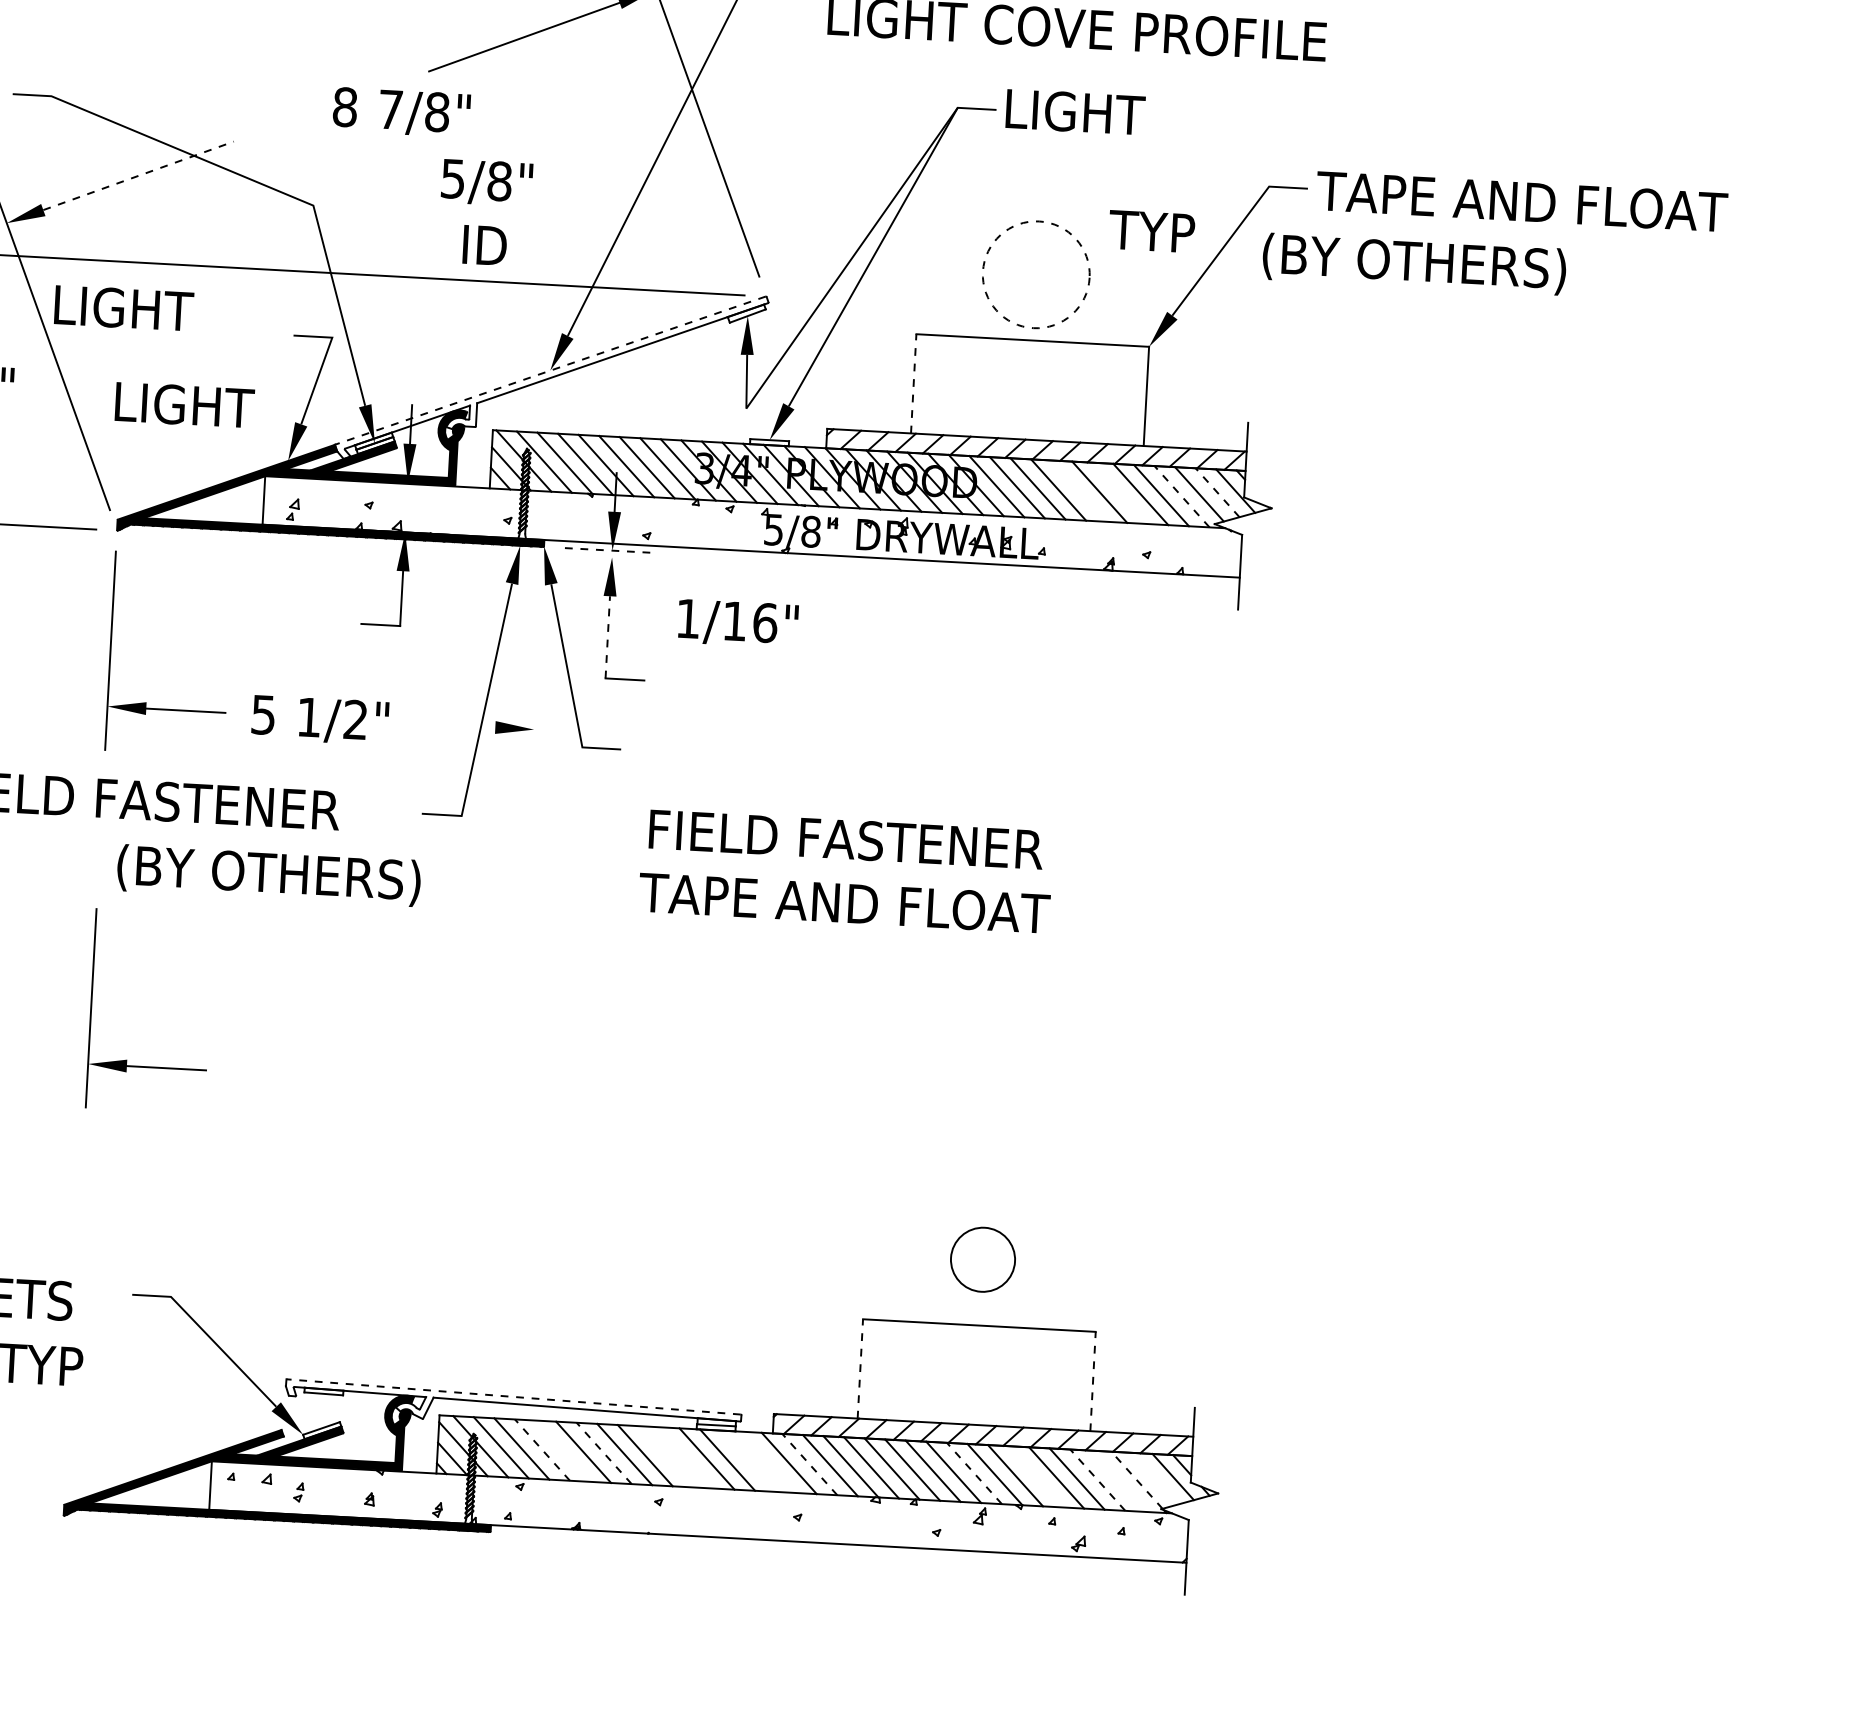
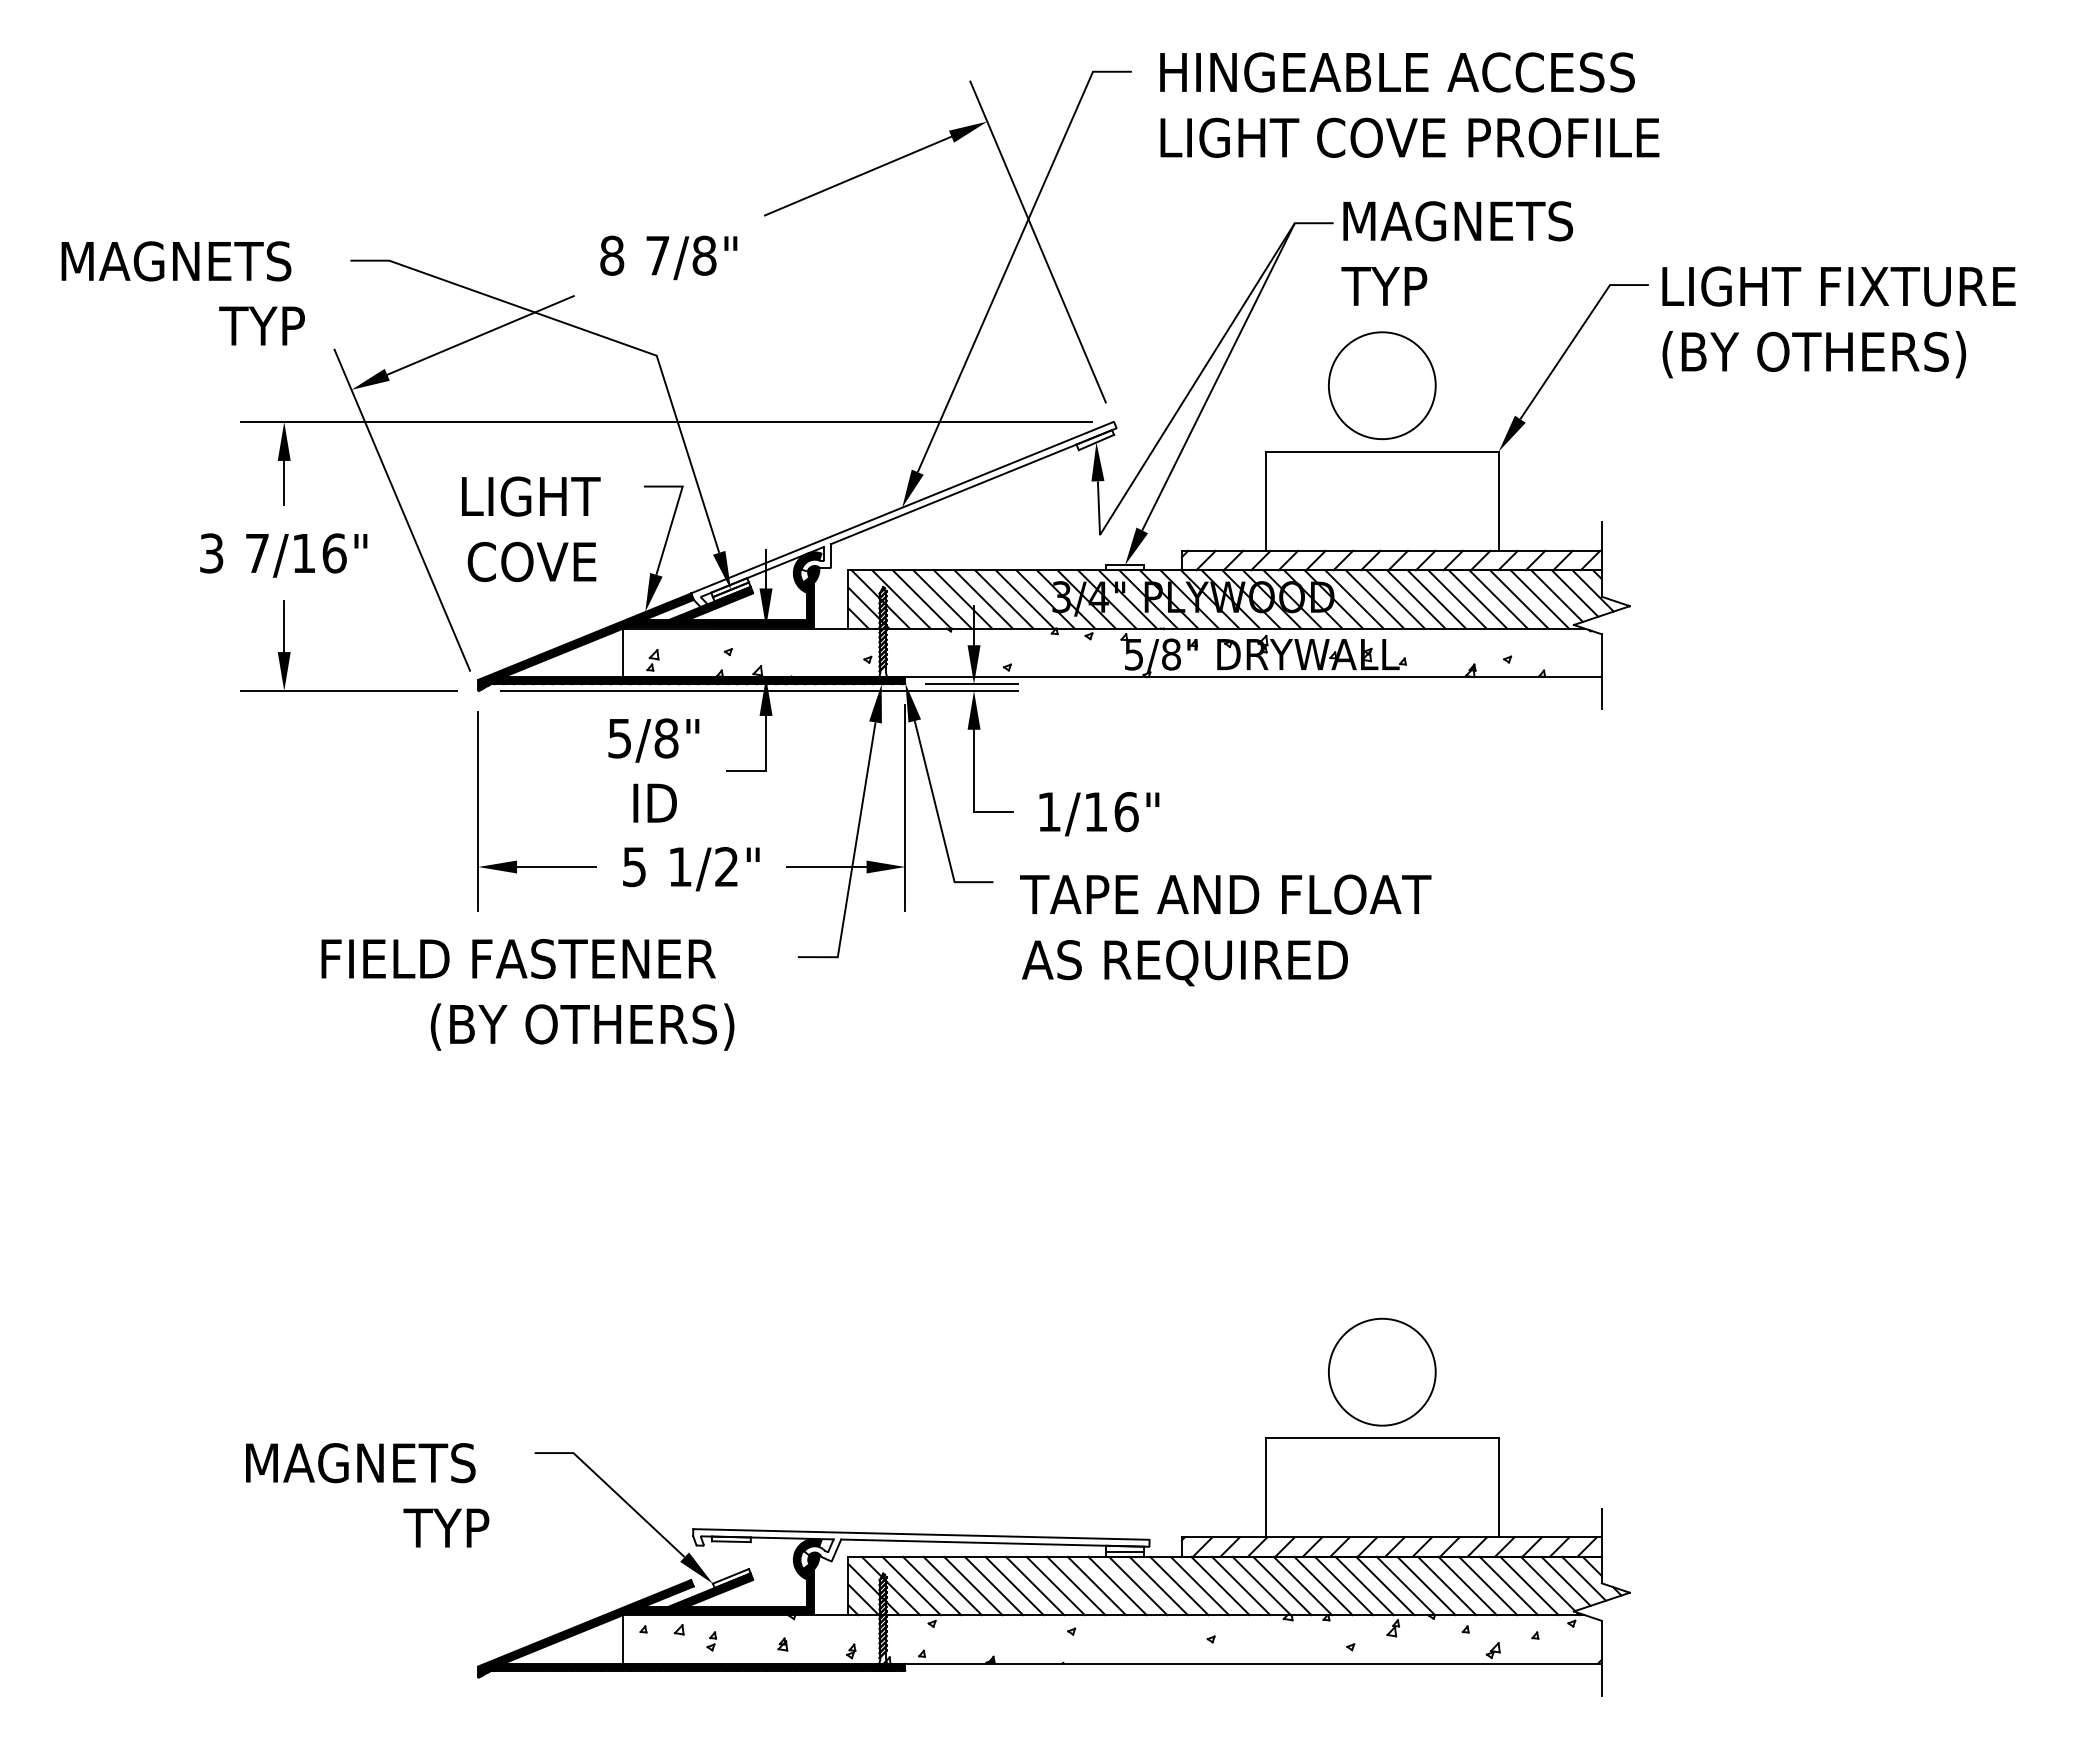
text: (401, 112) -> (668, 257), moved
text: (1123, 115) -> (1460, 221), LIGHT -> MAGNETS
line: (139, 175) -> (481, 335), dashed -> solid
text: (1522, 201) -> (1863, 286), TAPE AND FLOAT -> LIGHT FIXTURE
text: (485, 212) -> (653, 770), moved
text: (1152, 231) -> (1384, 286), moved
text: (1414, 264) -> (1814, 354), moved
circle: (1035, 274) -> (1381, 385), dashed -> solid
text: (124, 308) -> (531, 496), moved
line: (550, 370) -> (902, 507), dashed -> solid
line: (913, 384) -> (1265, 501), dashed -> solid
text: (183, 404) -> (537, 561), LIGHT -> COVE
line: (1078, 491) -> (1436, 599), added
line: (1217, 492) -> (1575, 593), dashed -> solid
line: (1119, 493) -> (1477, 599), added
line: (1181, 496) -> (1539, 599), dashed -> solid
line: (396, 545) -> (758, 690), added
line: (609, 550) -> (971, 684), dashed -> solid
text: (738, 623) -> (1099, 814), moved
line: (608, 636) -> (974, 770), dashed -> solid
line: (537, 670) -> (905, 807), added
line: (455, 725) -> (826, 867), added
text: (844, 843) -> (1221, 963), FIELD FASTENER -> AS REQUIRED
text: (268, 874) -> (582, 1026), moved
text: (844, 903) -> (1225, 894), moved
part: (126, 1059) -> (516, 1218), removed
circle: (983, 1259) -> (1382, 1371), size x1.67
line: (860, 1368) -> (1265, 1487), dashed -> solid
line: (1092, 1381) -> (1498, 1487), dashed -> solid
line: (514, 1396) -> (921, 1534), dashed -> solid
line: (542, 1449) -> (952, 1585), dashed -> solid
line: (563, 1450) -> (973, 1585), added
line: (604, 1452) -> (1014, 1585), dashed -> solid
line: (666, 1456) -> (1076, 1585), added
line: (686, 1457) -> (1096, 1585), added
line: (747, 1460) -> (1158, 1585), added
line: (768, 1461) -> (1179, 1585), added
line: (809, 1464) -> (1220, 1585), dashed -> solid
line: (973, 1472) -> (1384, 1585), dashed -> solid
line: (1035, 1476) -> (1446, 1585), added
line: (1154, 1477) -> (1565, 1580), added
line: (1097, 1479) -> (1508, 1585), dashed -> solid
line: (1136, 1479) -> (1547, 1583), dashed -> solid
line: (1118, 1480) -> (1529, 1585), added

